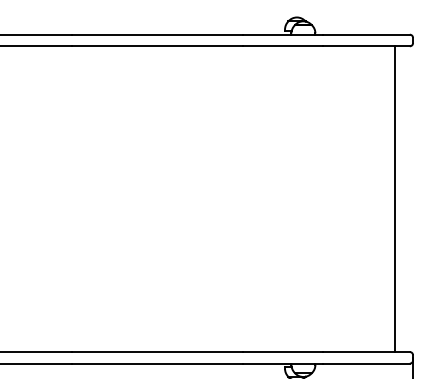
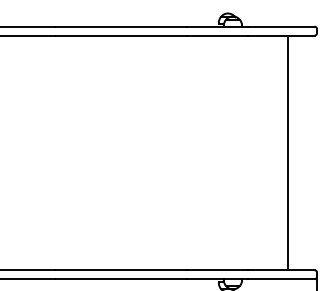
line: (395, 198) -> (288, 152), moved

